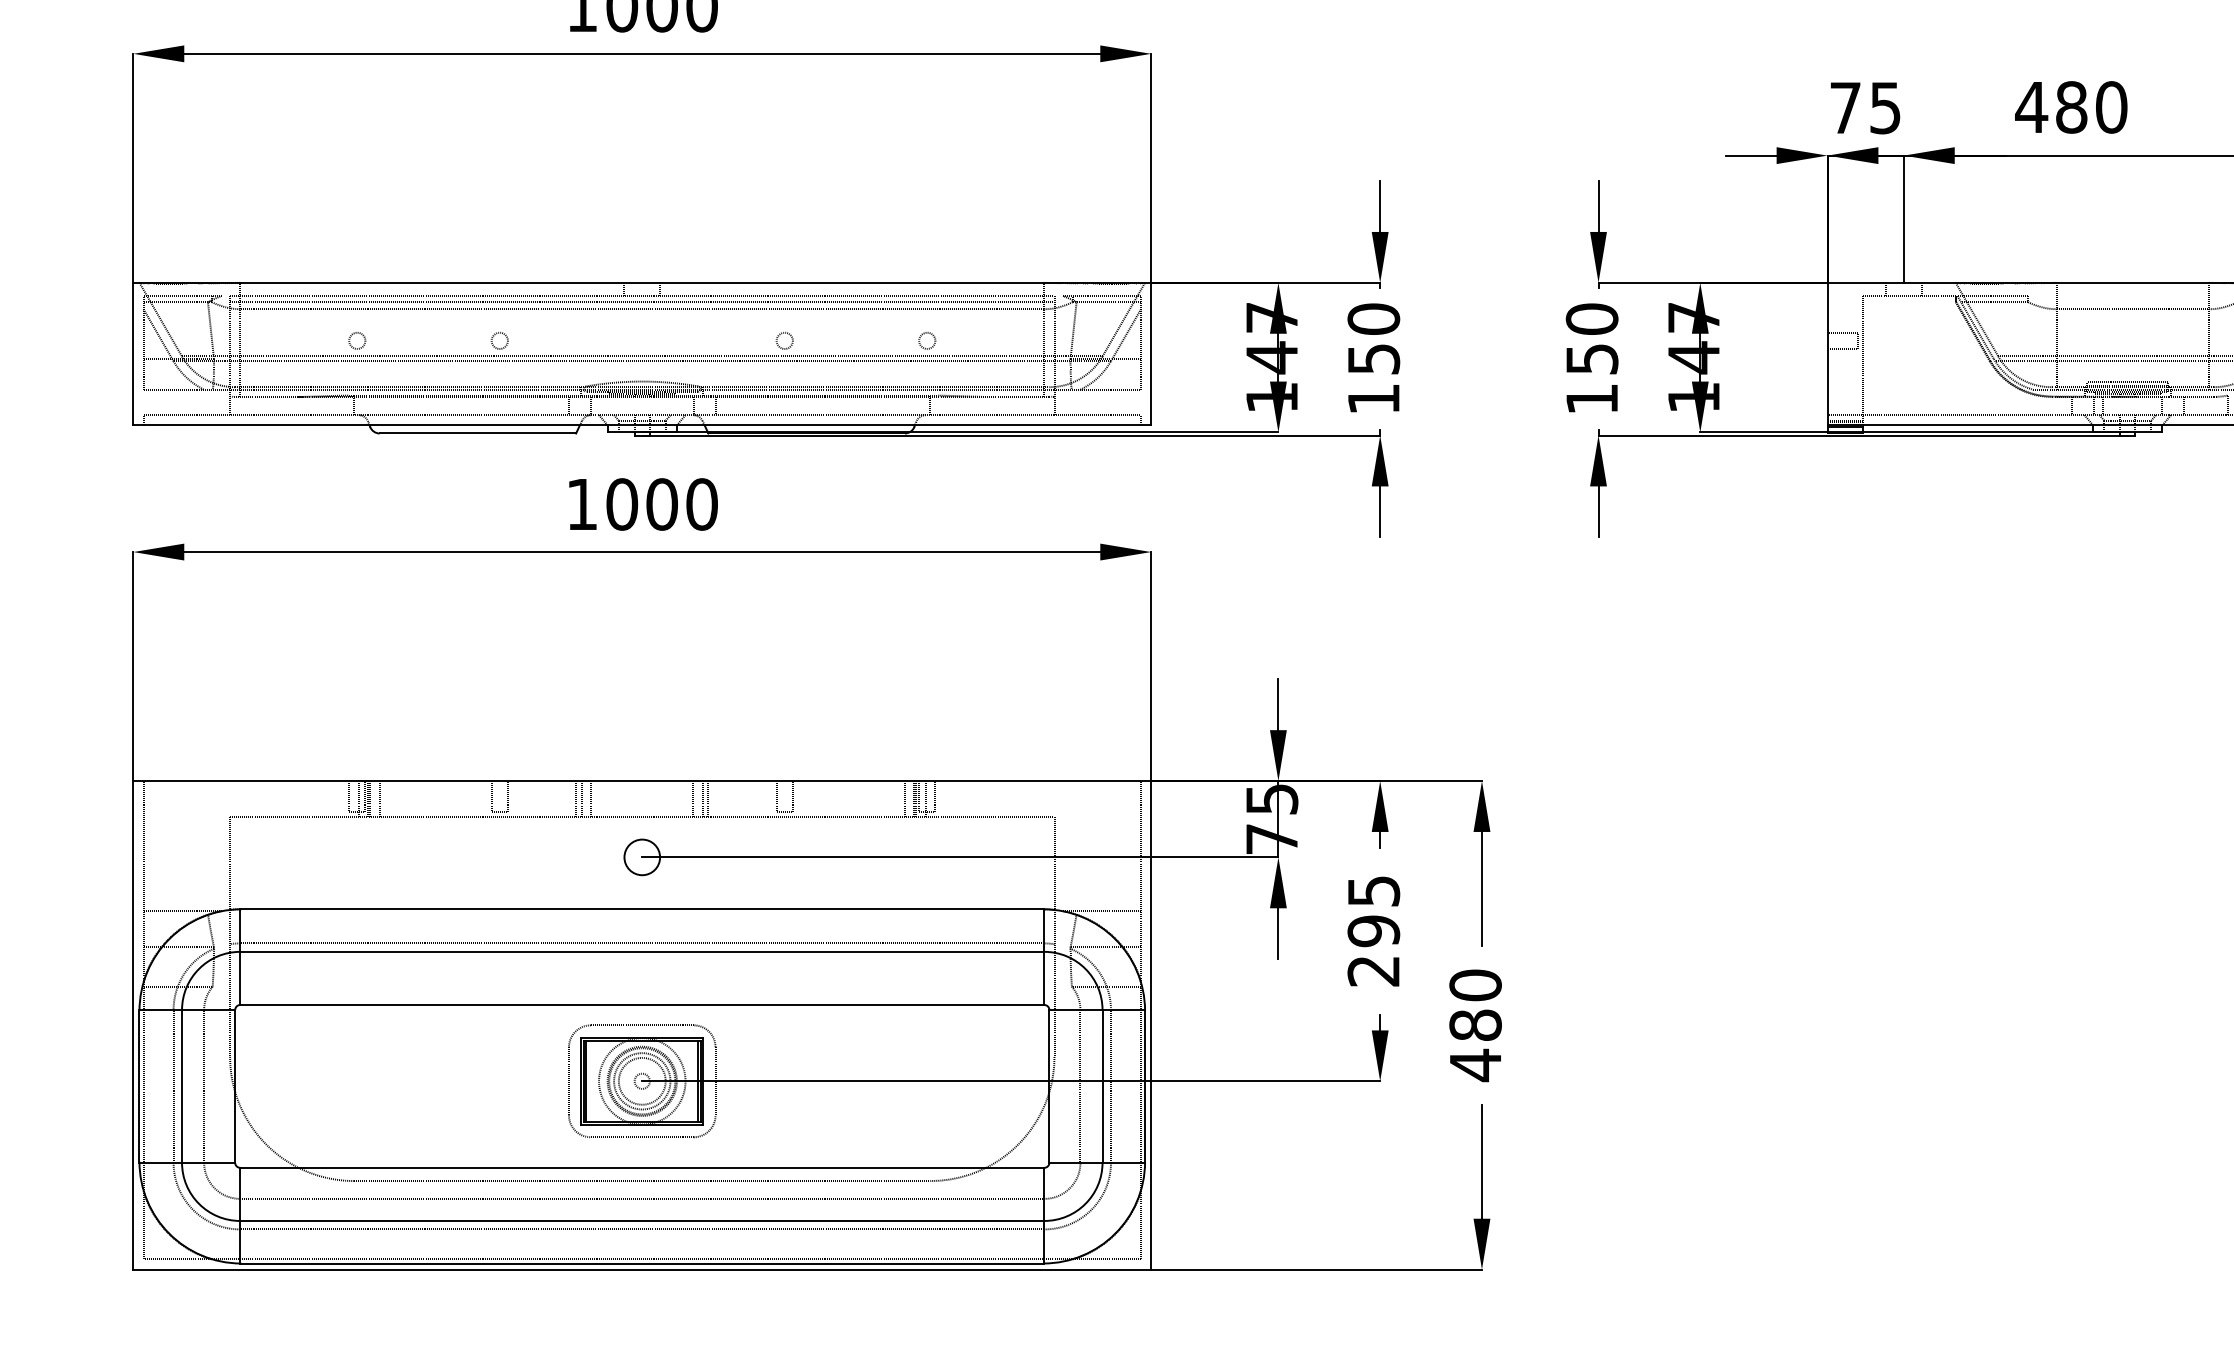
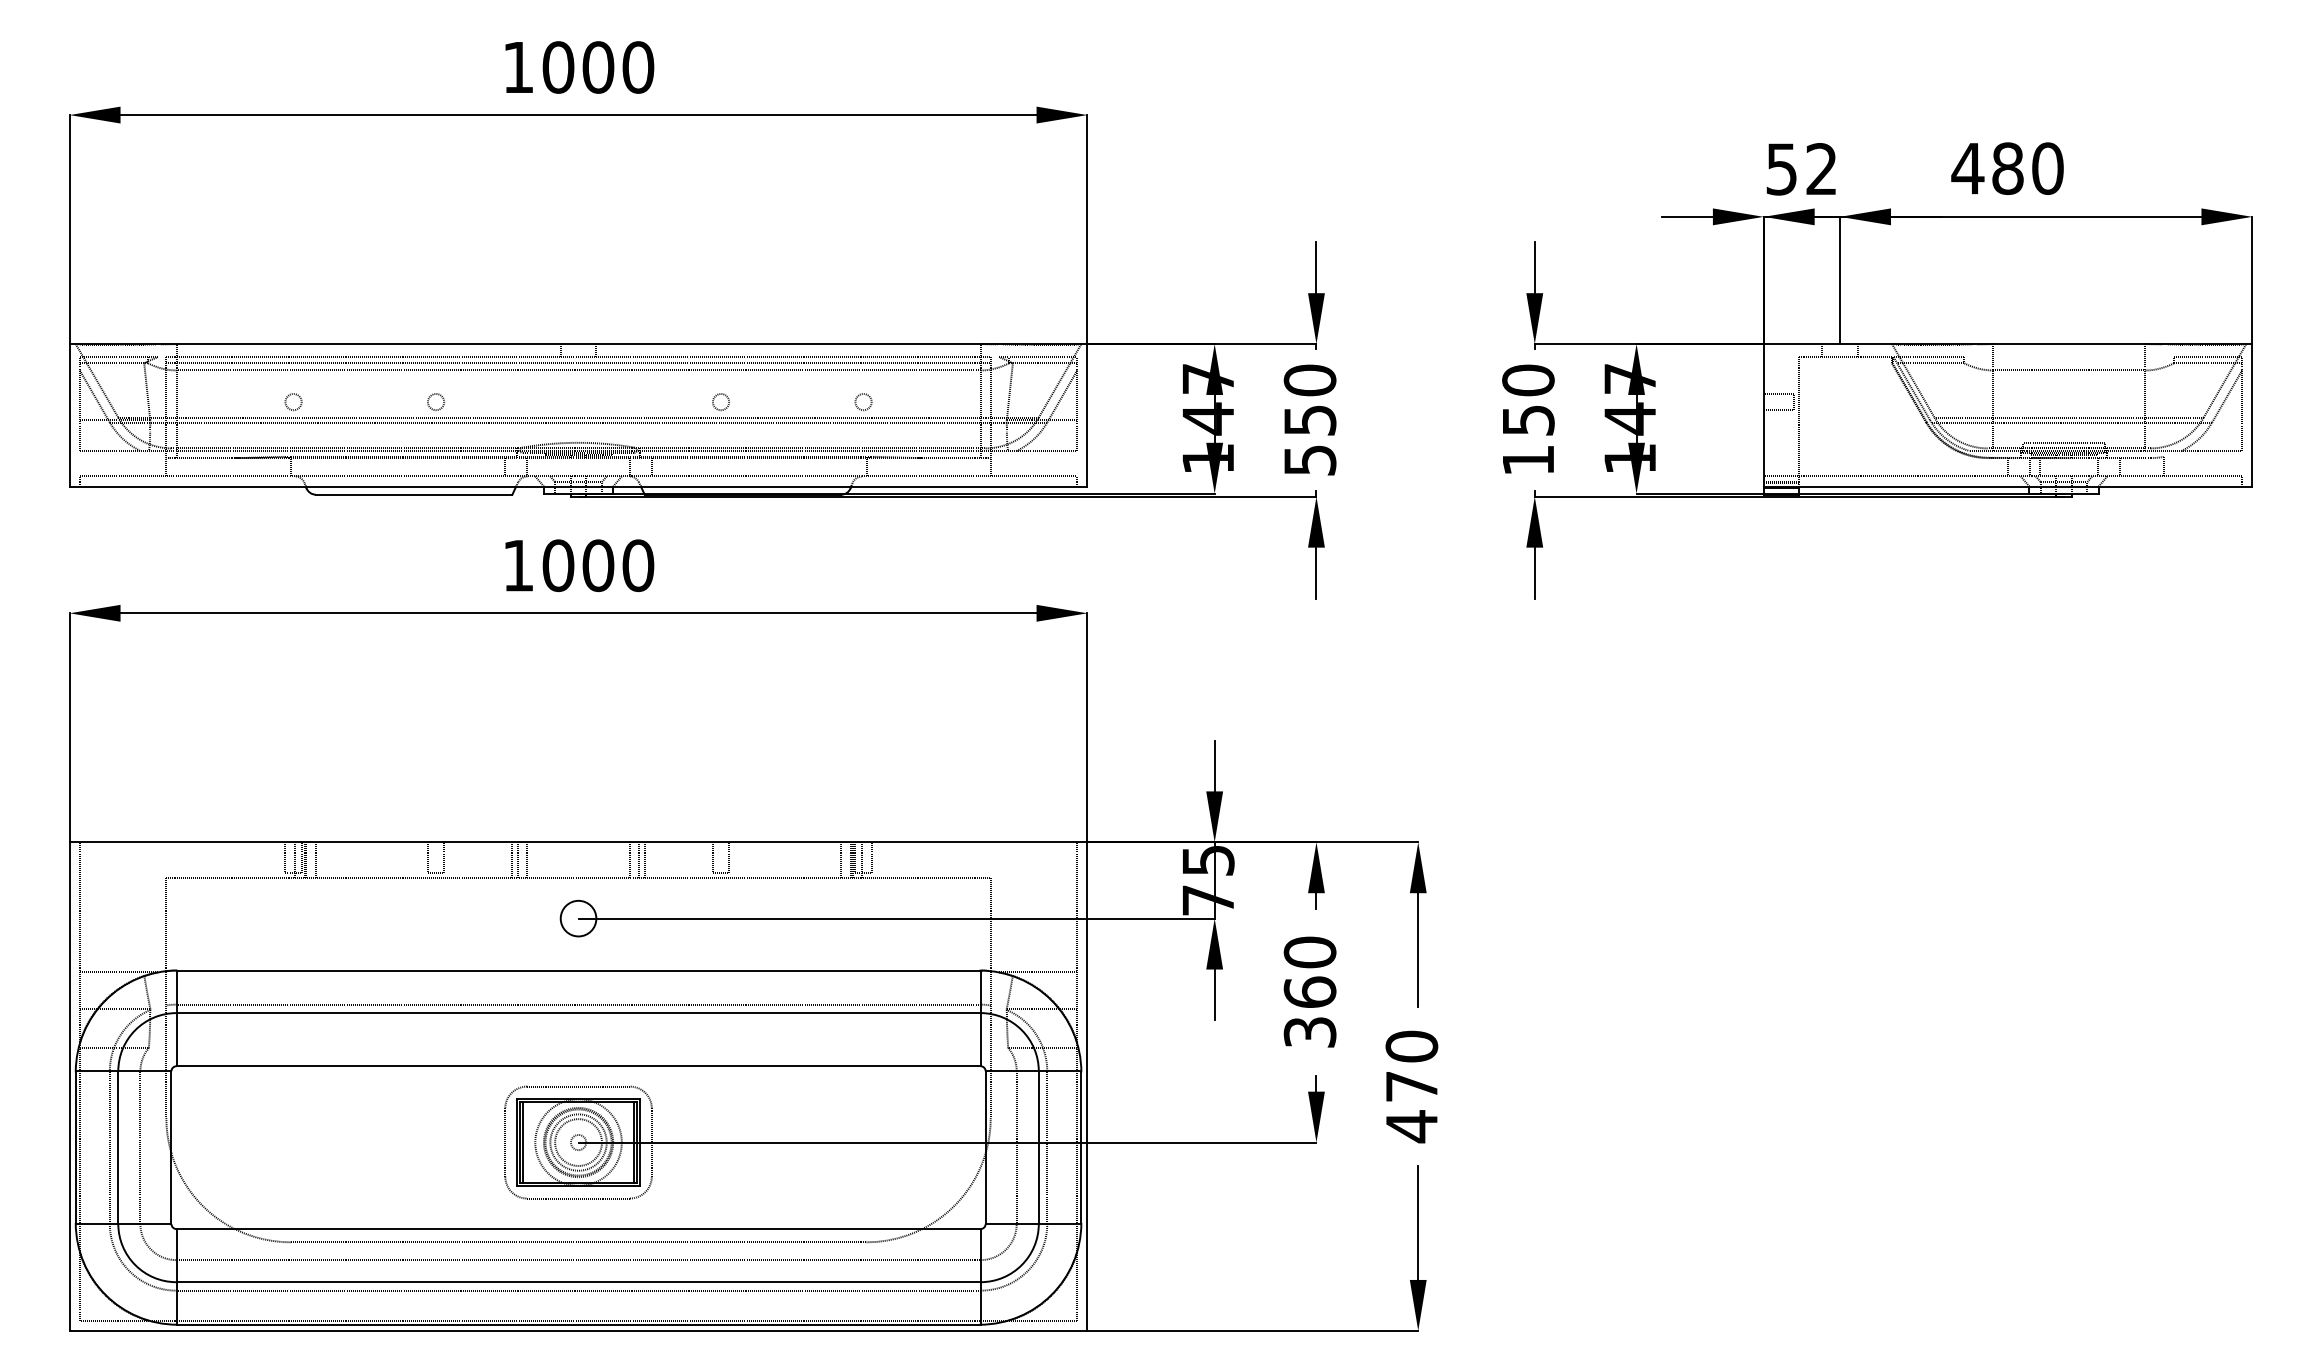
text: (1865, 108) -> (1801, 169), 75 -> 52
text: (1374, 399) -> (1310, 460), 150 -> 550
text: (1373, 930) -> (1309, 991), 295 -> 360
text: (1475, 1025) -> (1411, 1086), 480 -> 470

